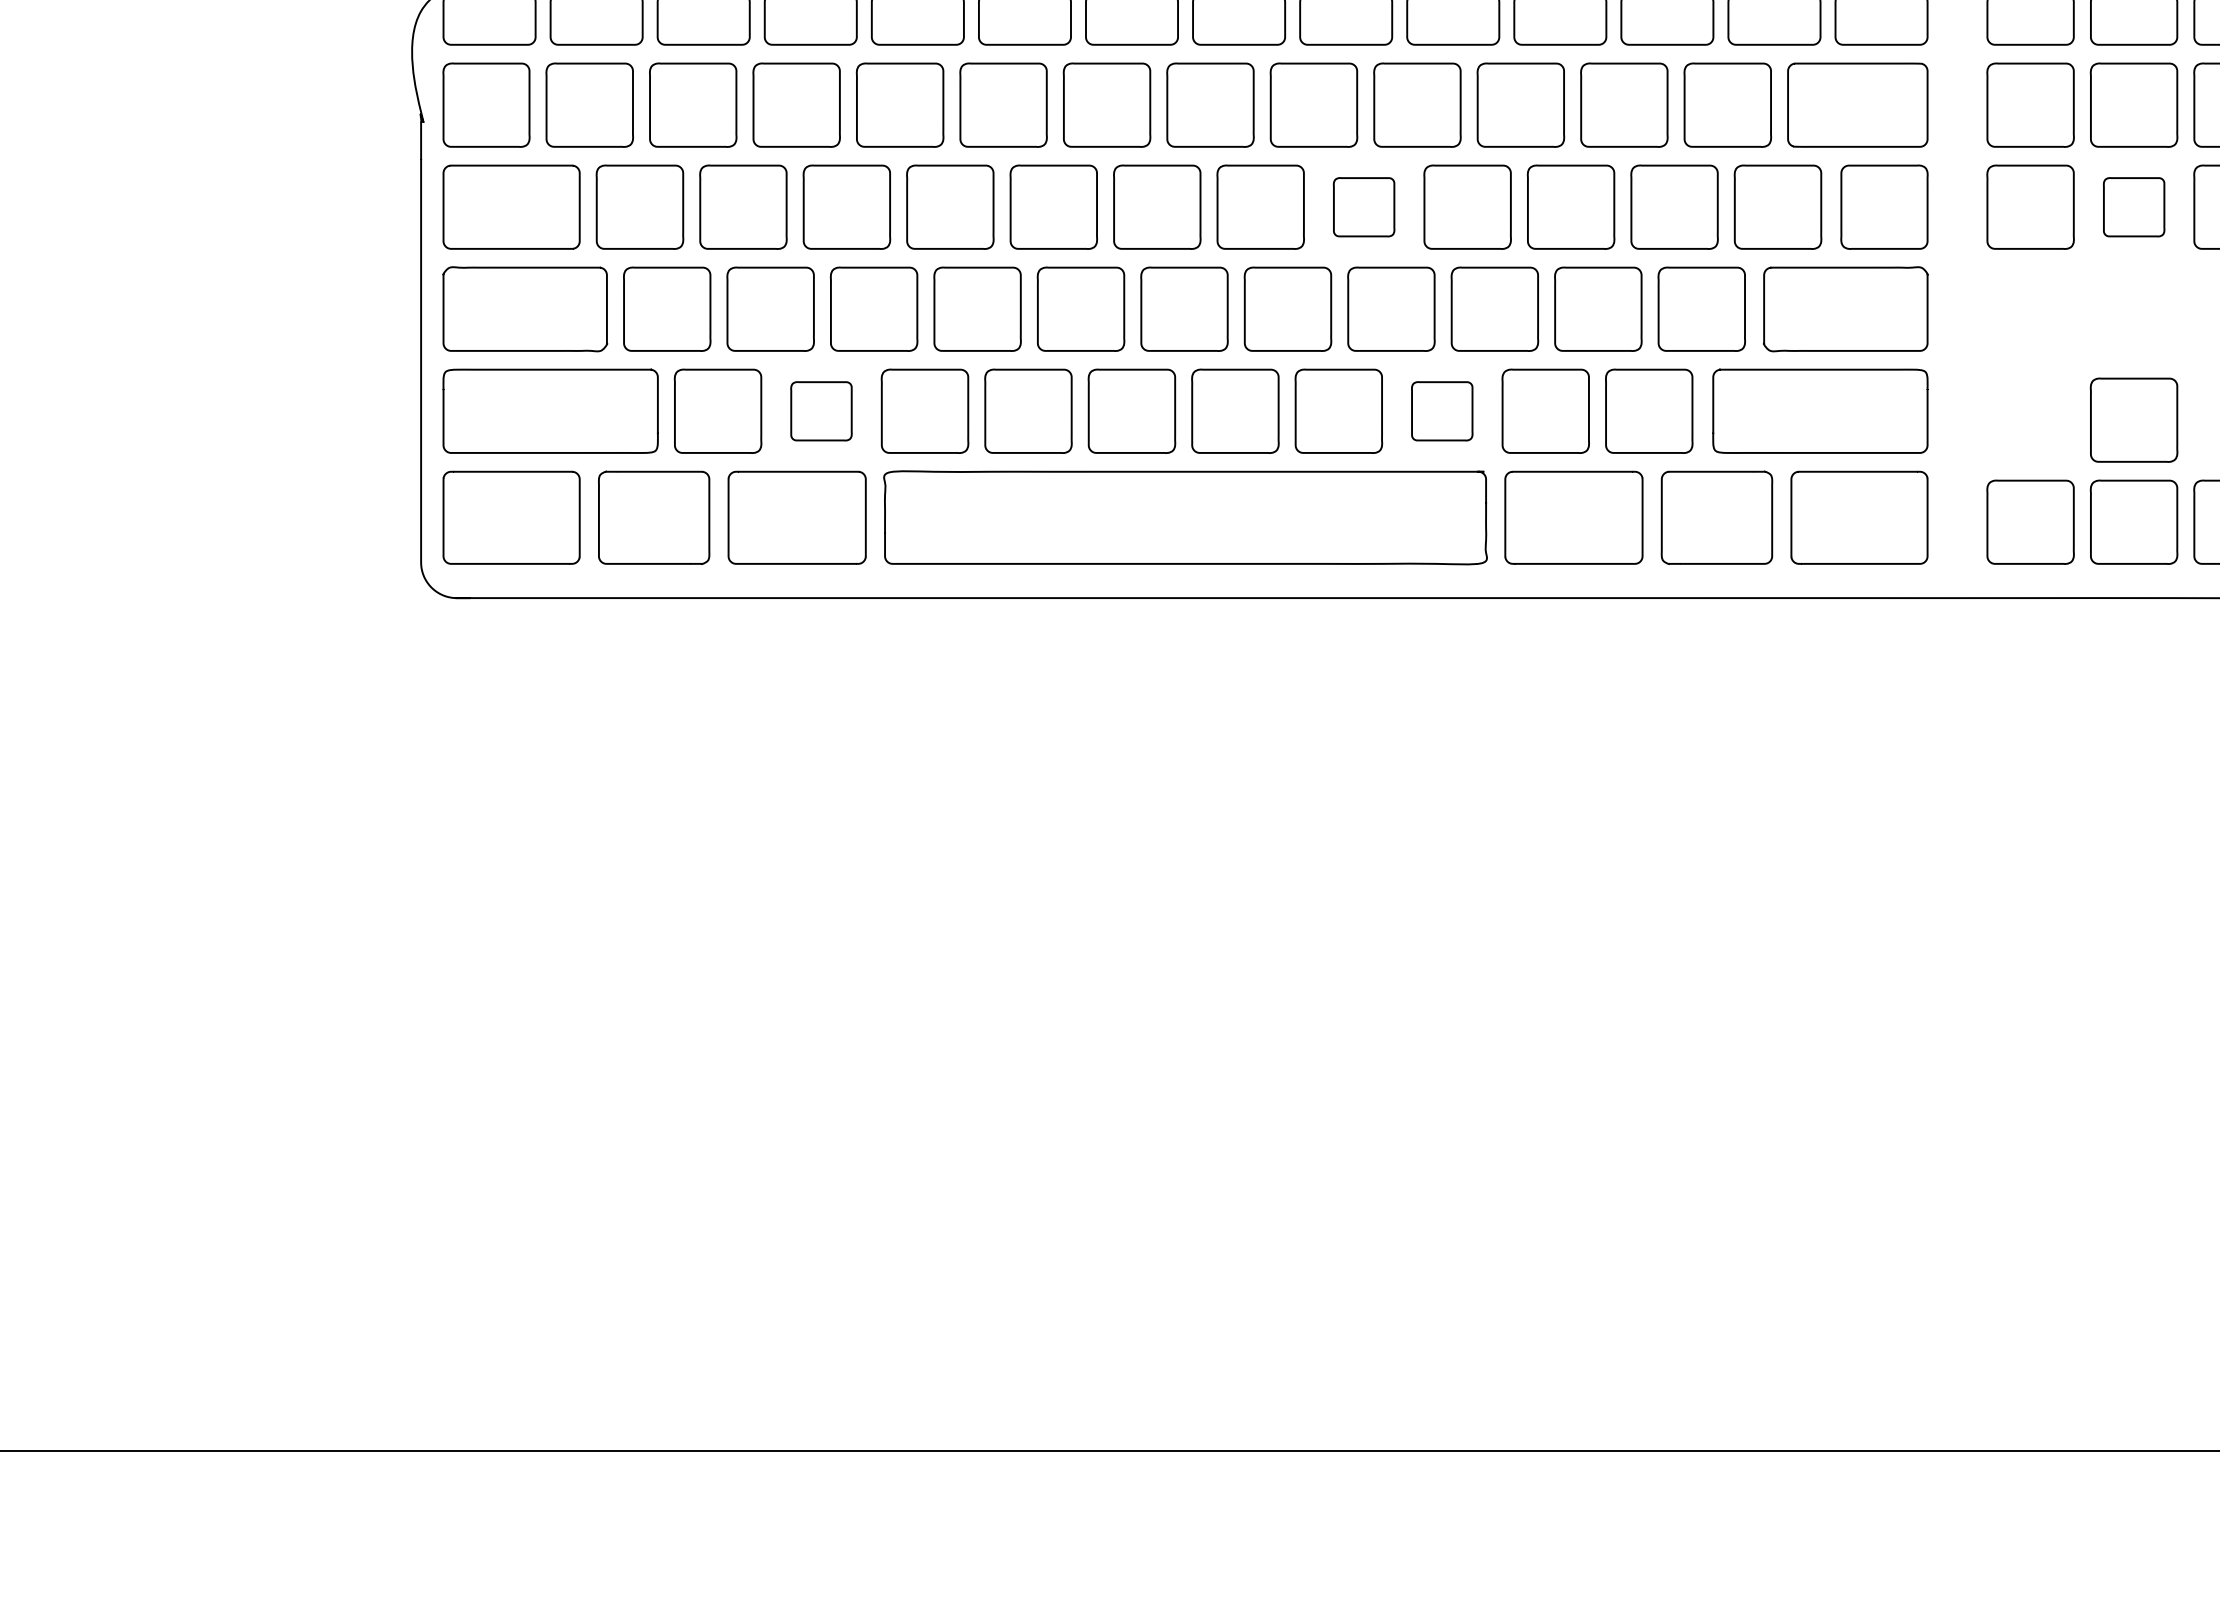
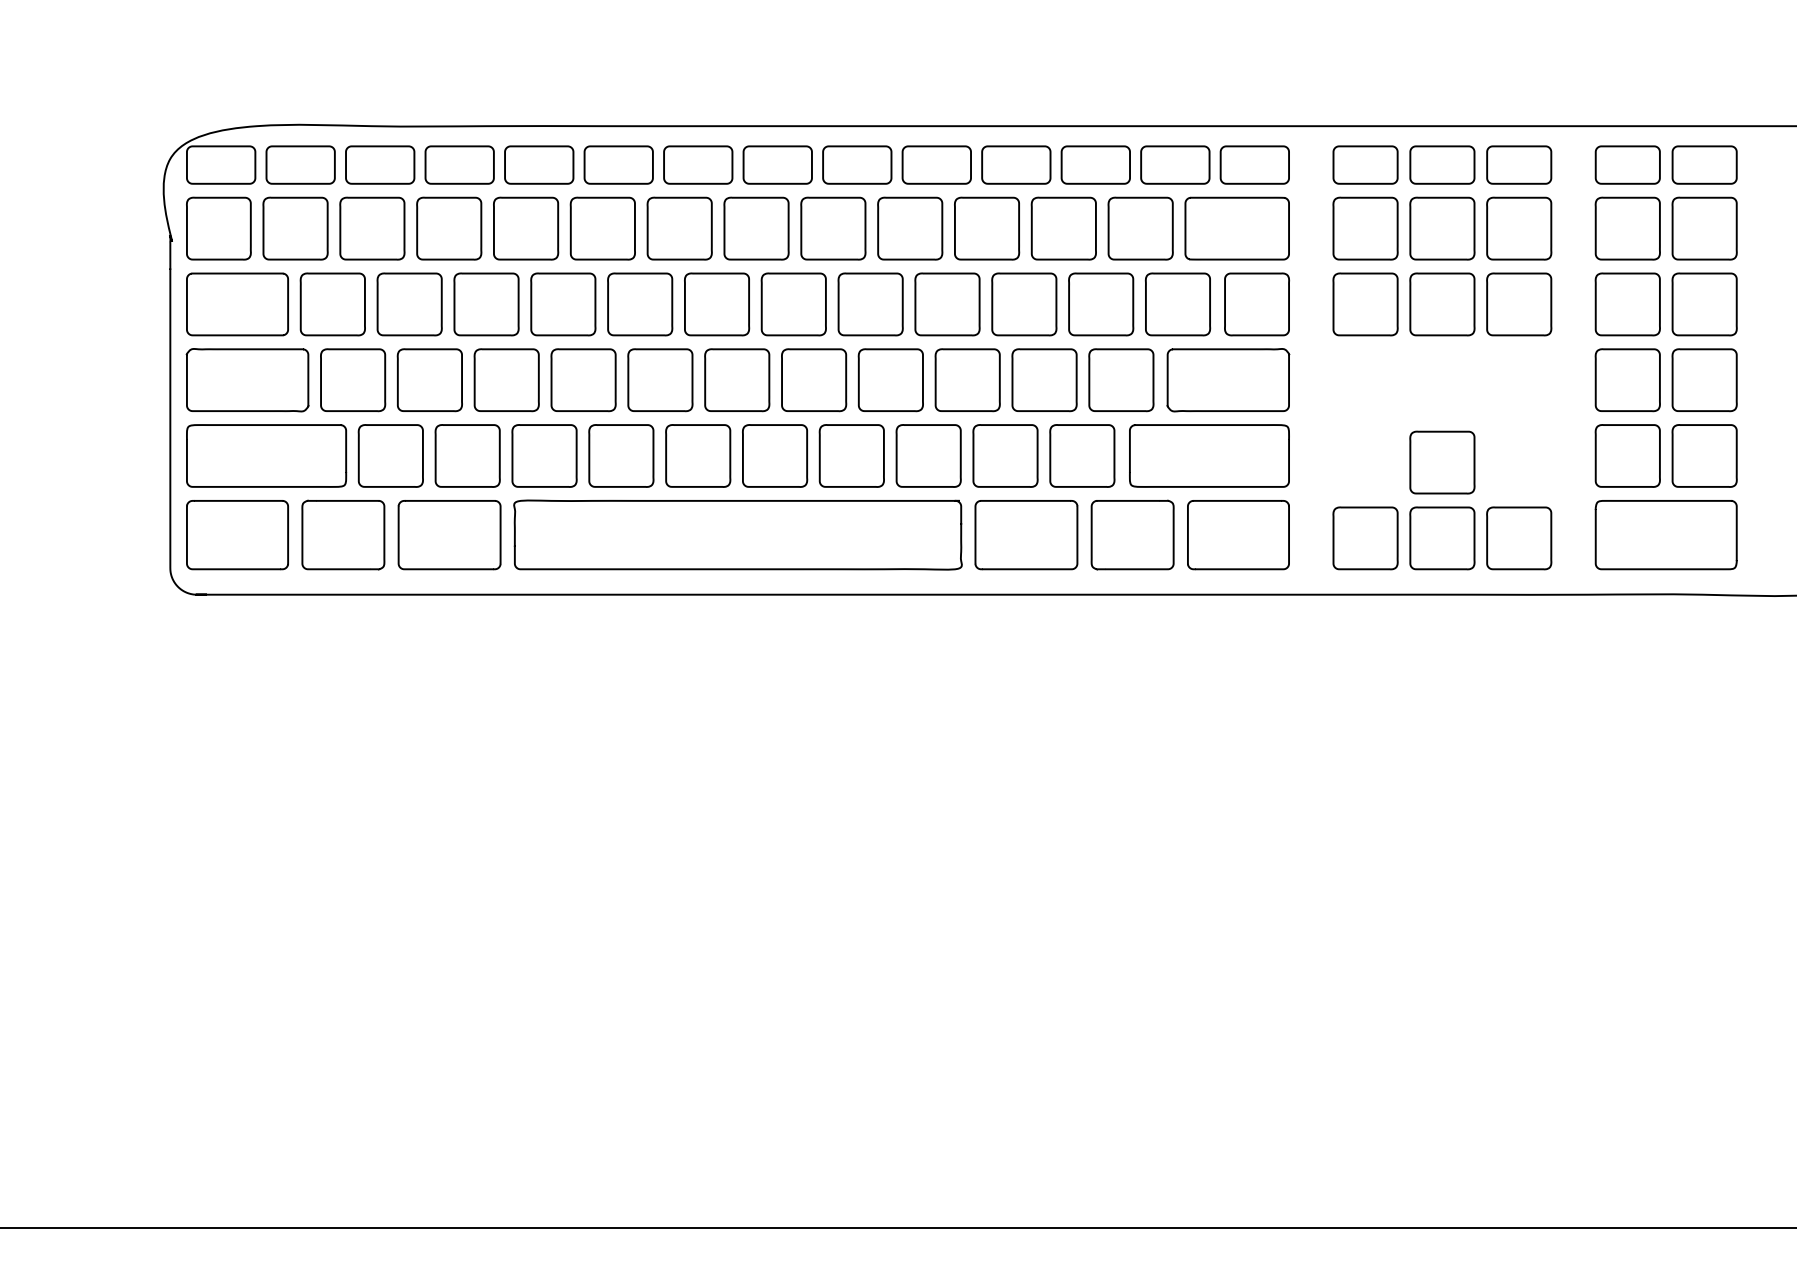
part: (1363, 207) -> (870, 304), size x1.43
part: (2134, 207) -> (1442, 304), size x1.43
part: (821, 410) -> (467, 455), size x1.43
part: (1442, 410) -> (928, 455), size x1.43

